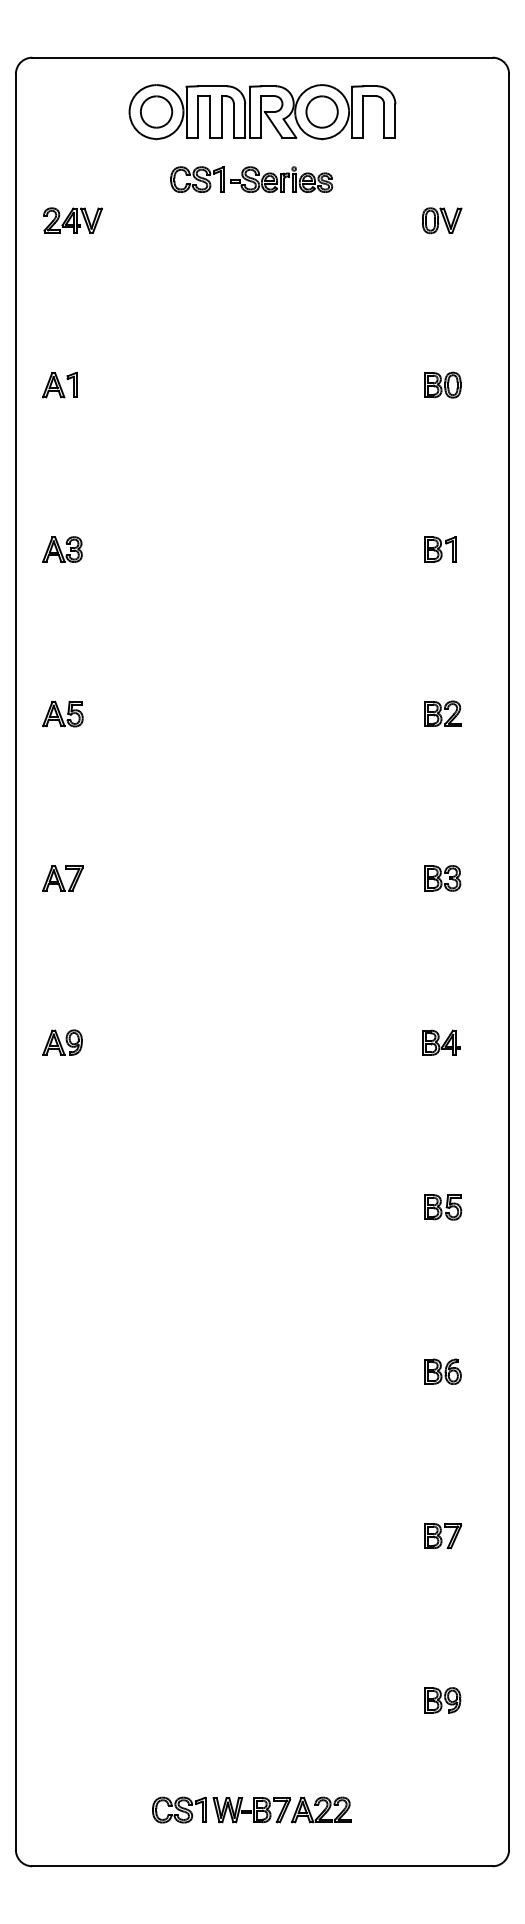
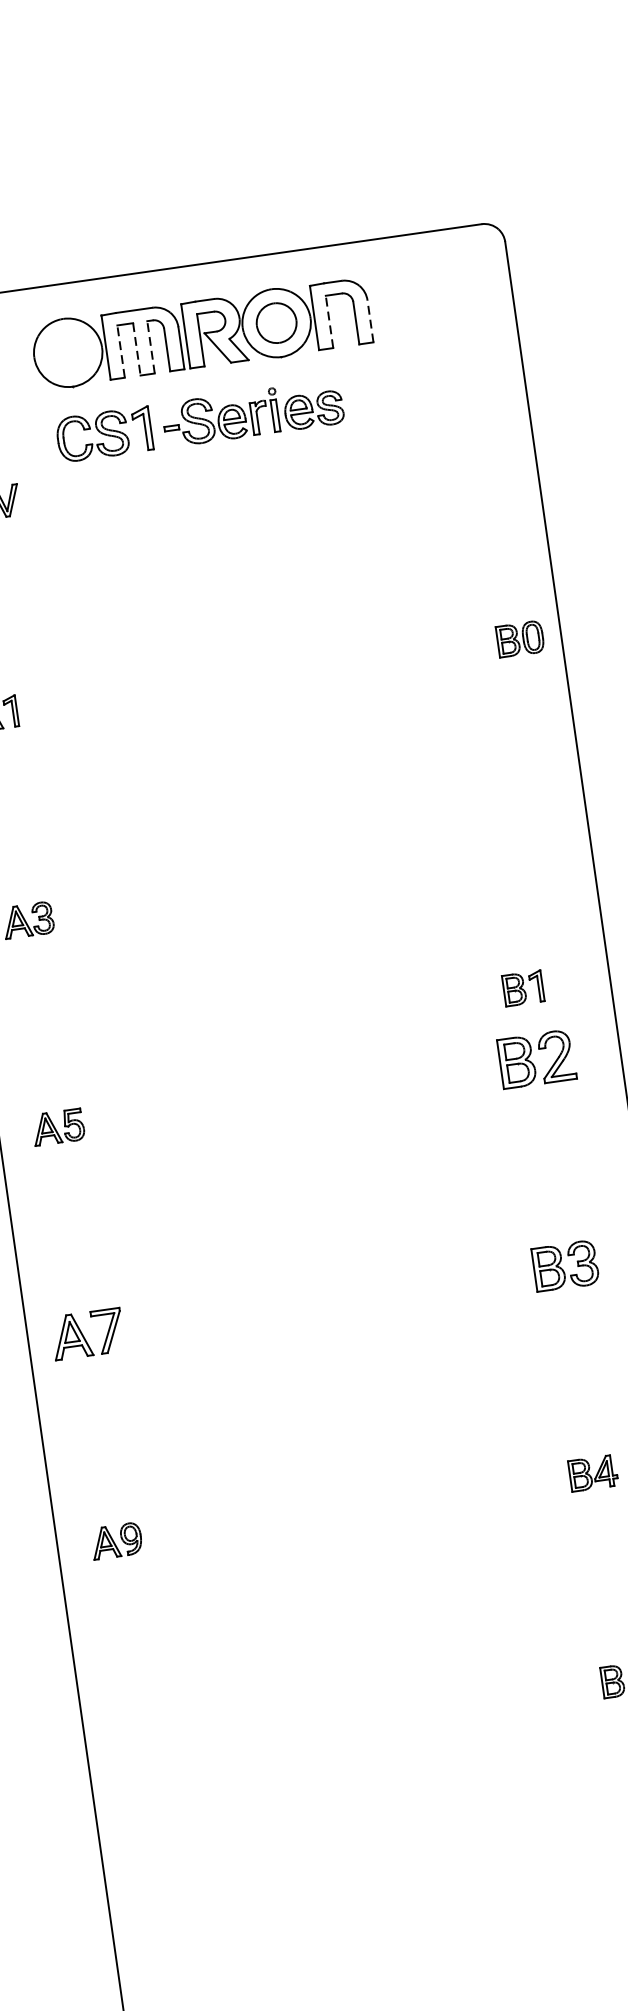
part: (156, 111) -> (68, 352), removed
line: (197, 116) -> (120, 351), solid -> dashed
line: (210, 116) -> (136, 348), solid -> dashed
line: (221, 116) -> (150, 346), solid -> dashed
line: (363, 116) -> (329, 321), solid -> dashed
line: (395, 121) -> (370, 321), solid -> dashed
part: (251, 179) -> (199, 420), size x1.4
part: (442, 220) -> (447, 438), removed
part: (442, 384) -> (519, 638), moved
part: (440, 549) -> (523, 988), moved
part: (442, 713) -> (535, 1058), size x1.6
part: (62, 878) -> (87, 1334), size x1.4
part: (442, 878) -> (565, 1266), size x1.4

